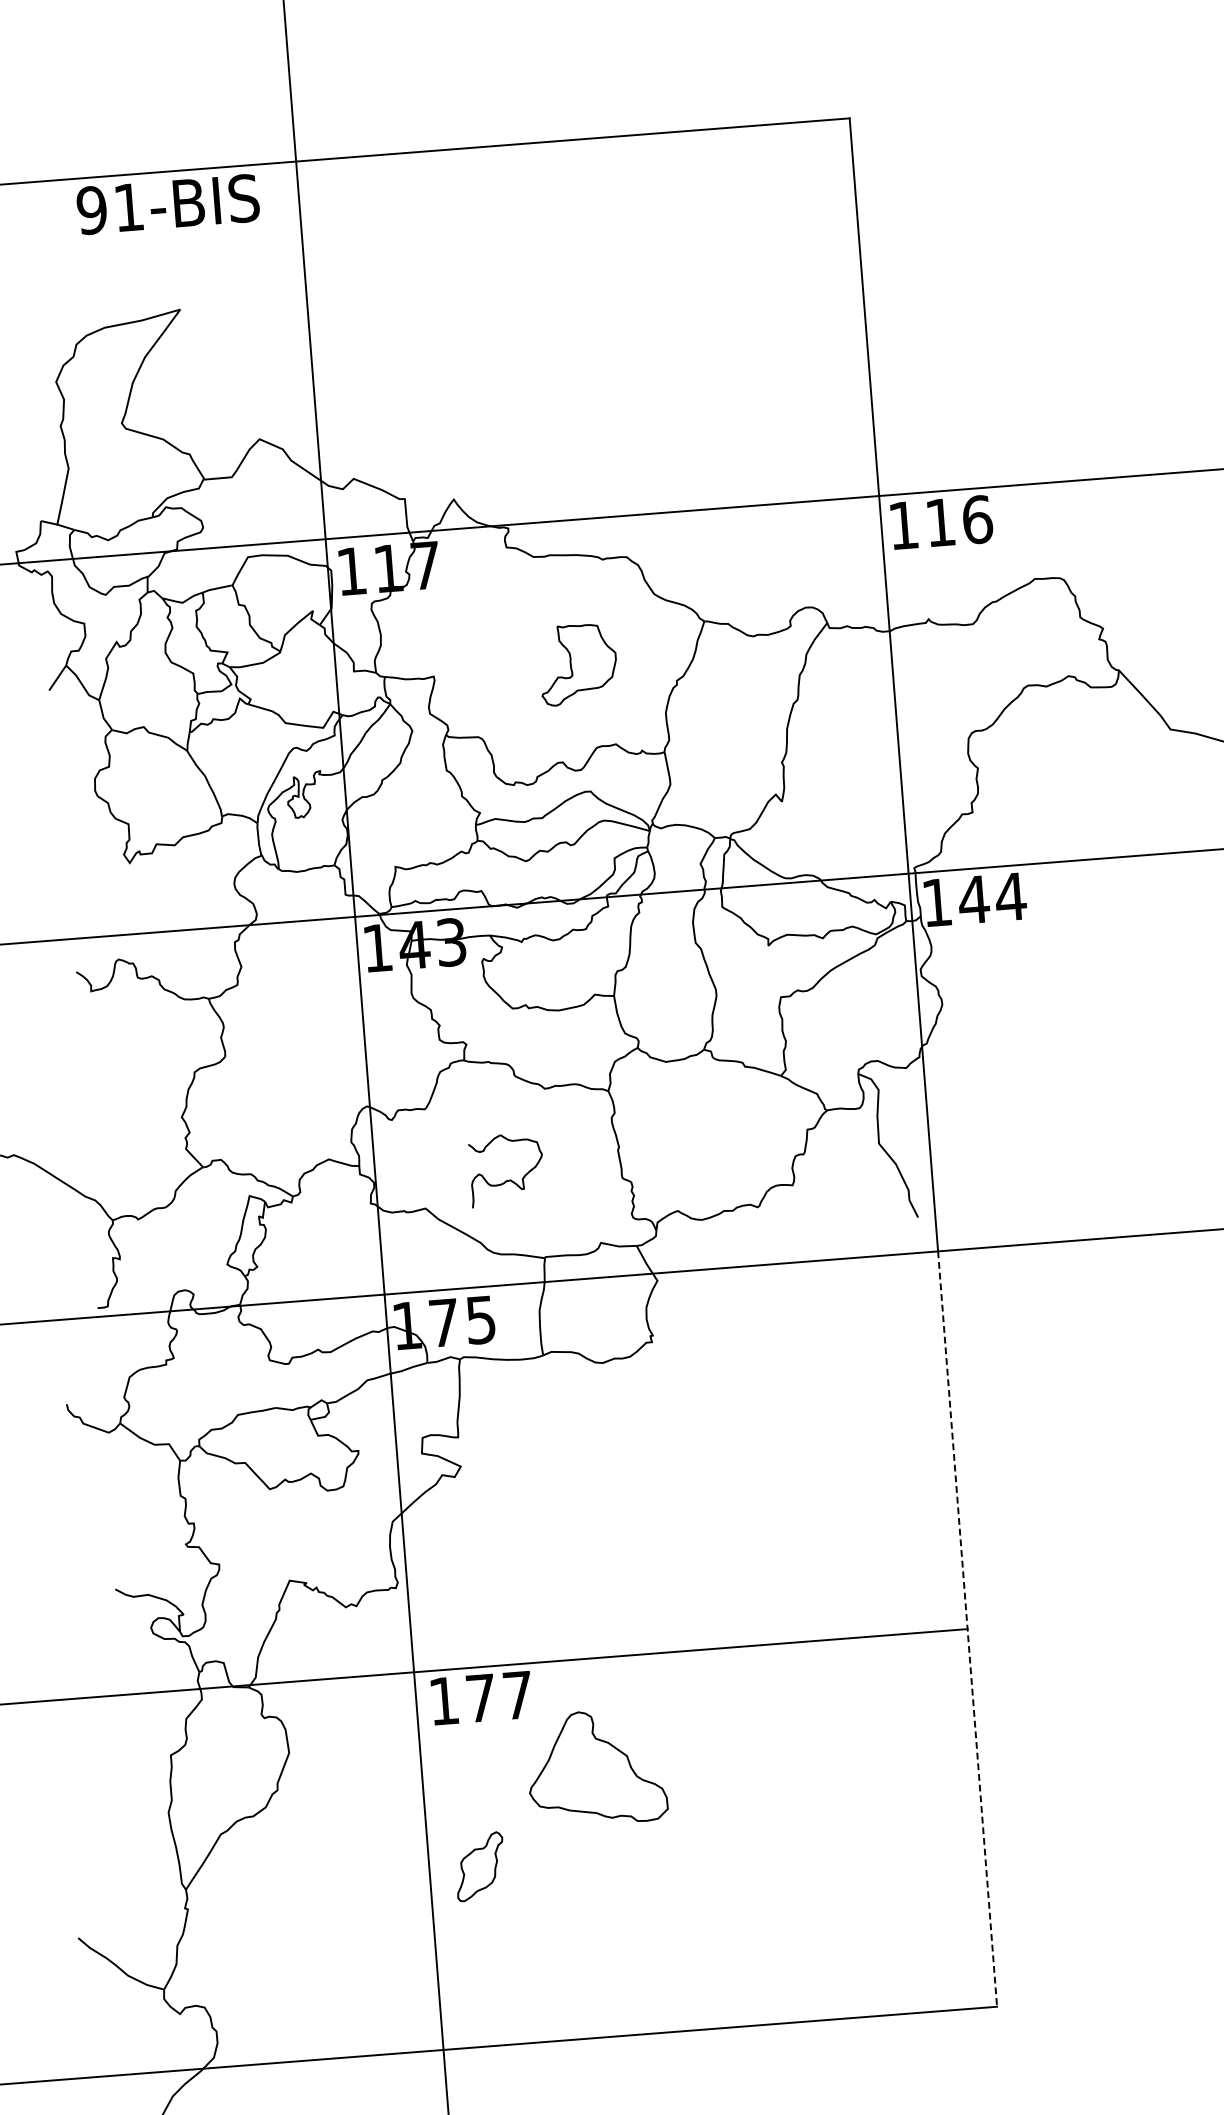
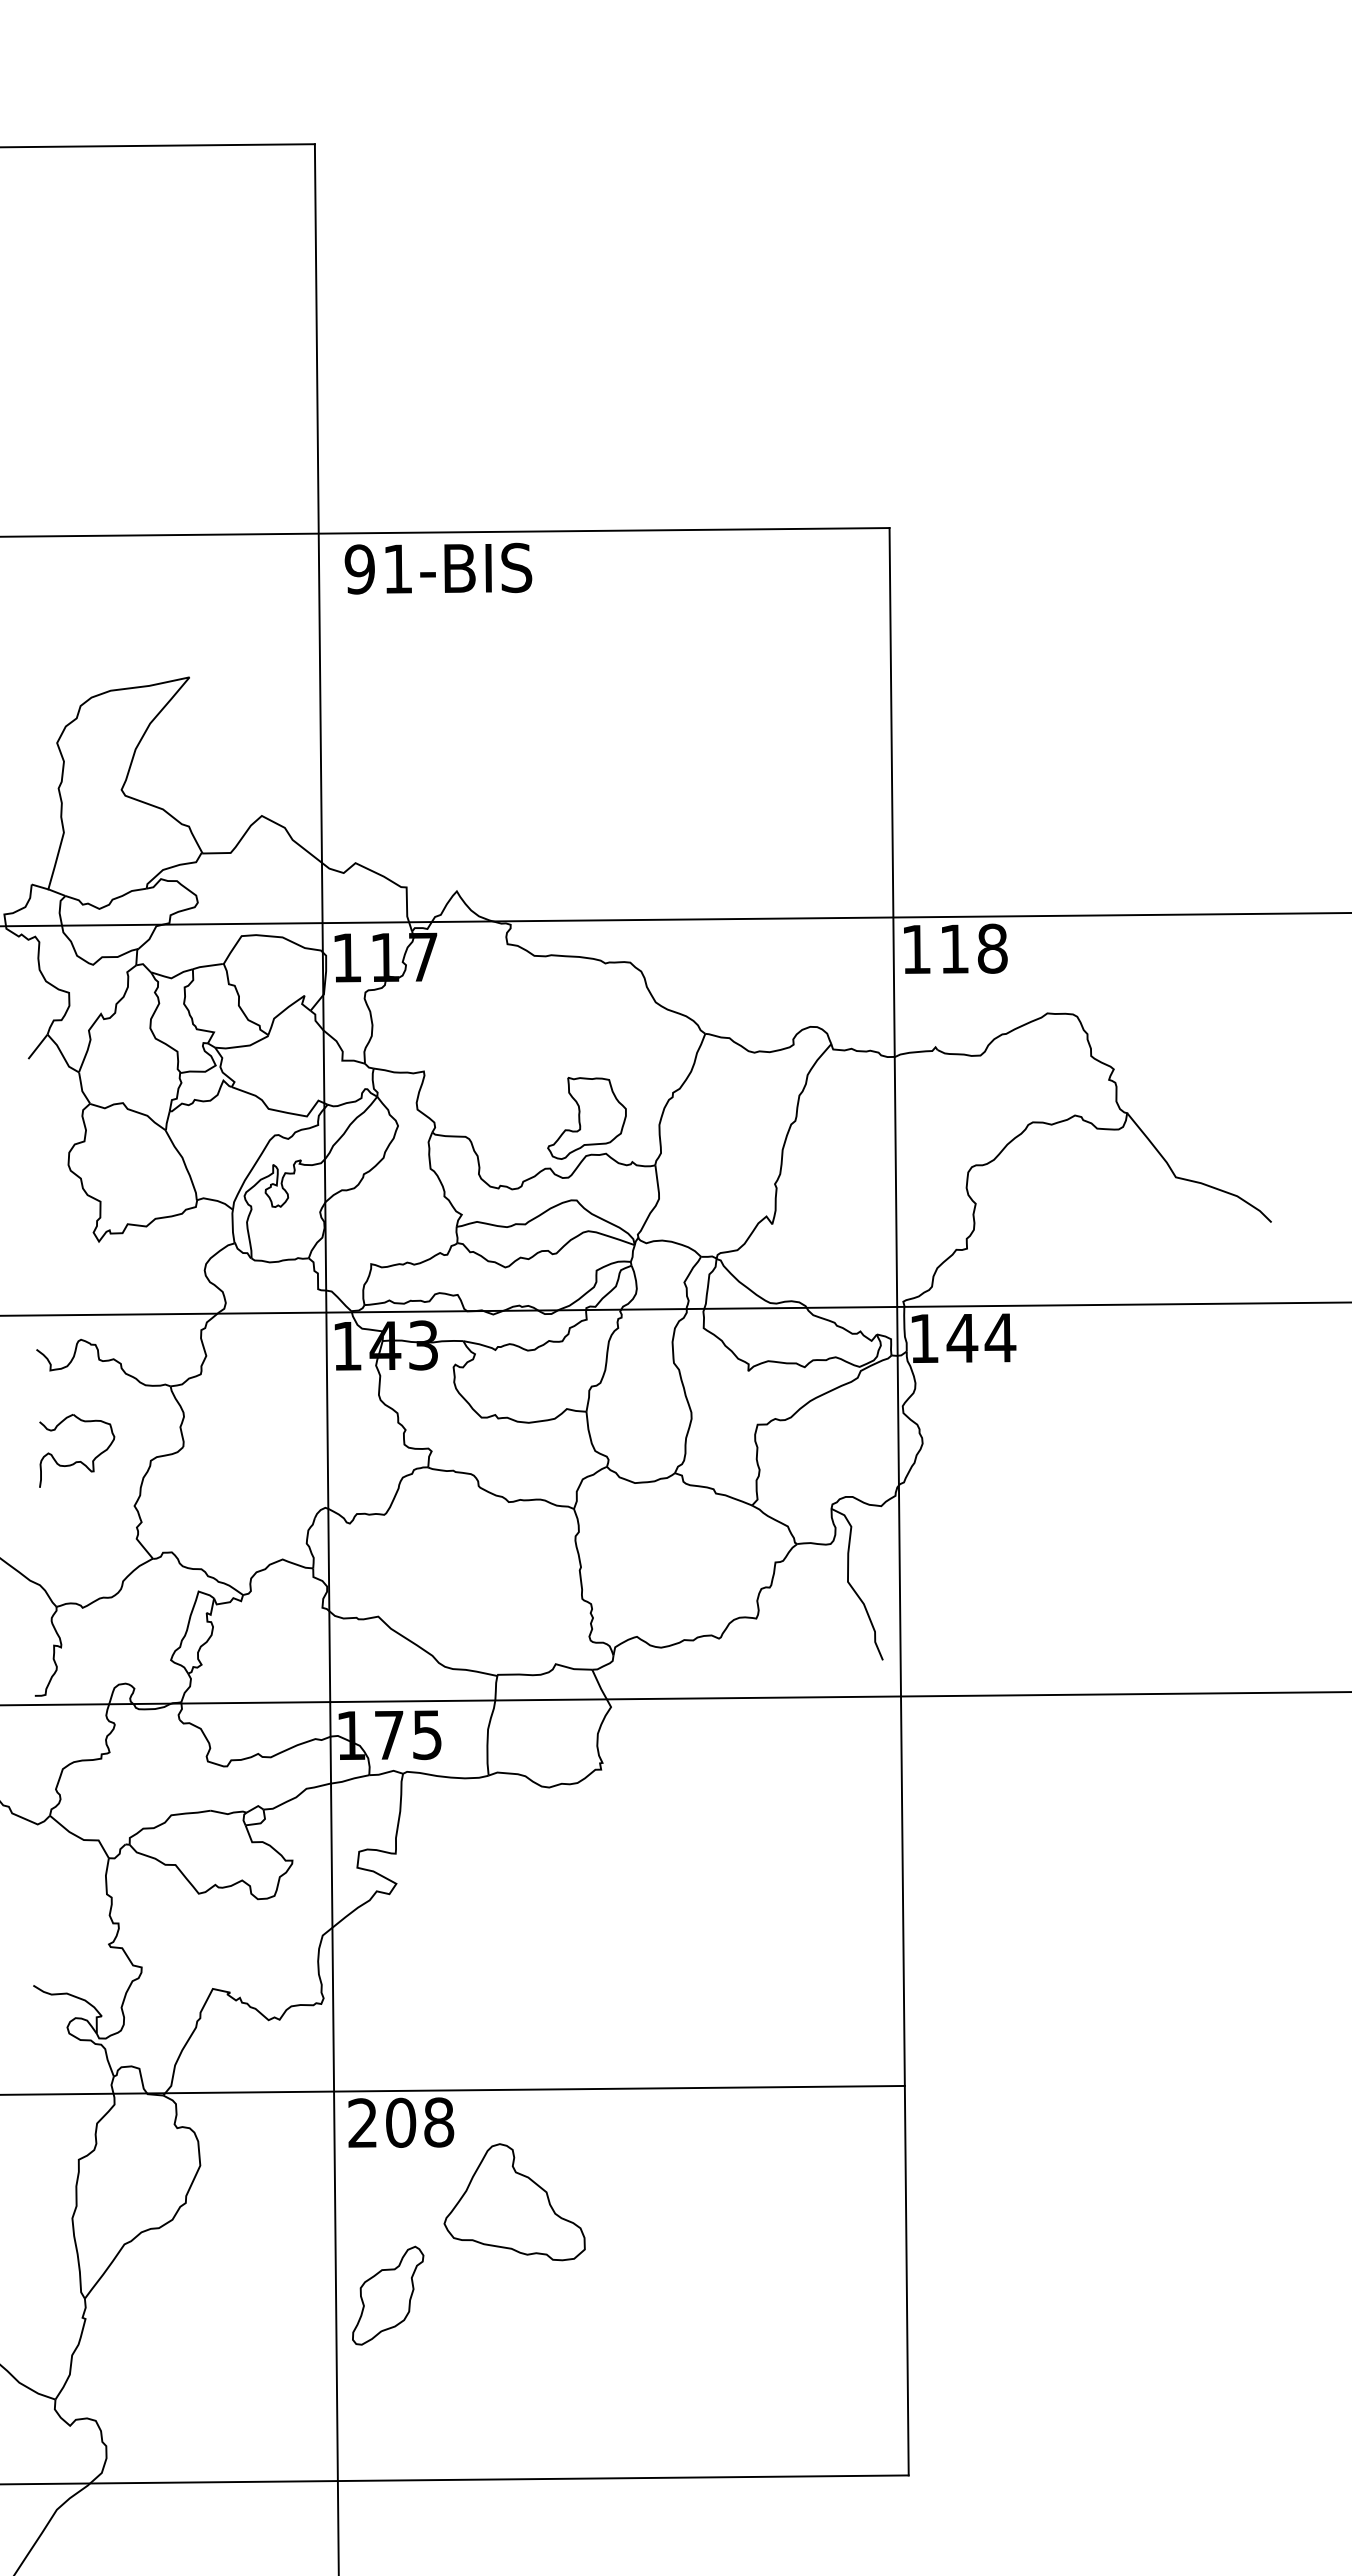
text: (168, 204) -> (438, 568), moved
text: (977, 519) -> (992, 948), 116 -> 118
part: (577, 664) -> (586, 1118), moved
part: (507, 1180) -> (77, 1461), moved
line: (967, 1629) -> (904, 2086), dashed -> solid
text: (481, 1697) -> (401, 2122), 177 -> 208
part: (480, 1866) -> (388, 2295), size x1.43

